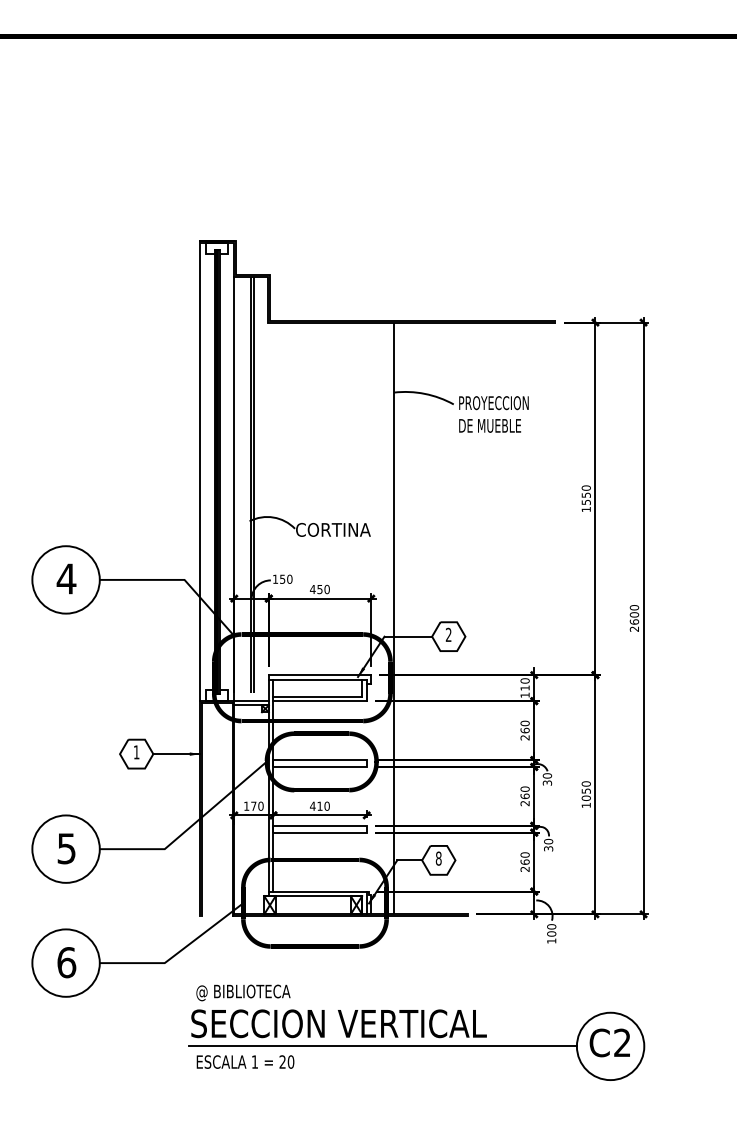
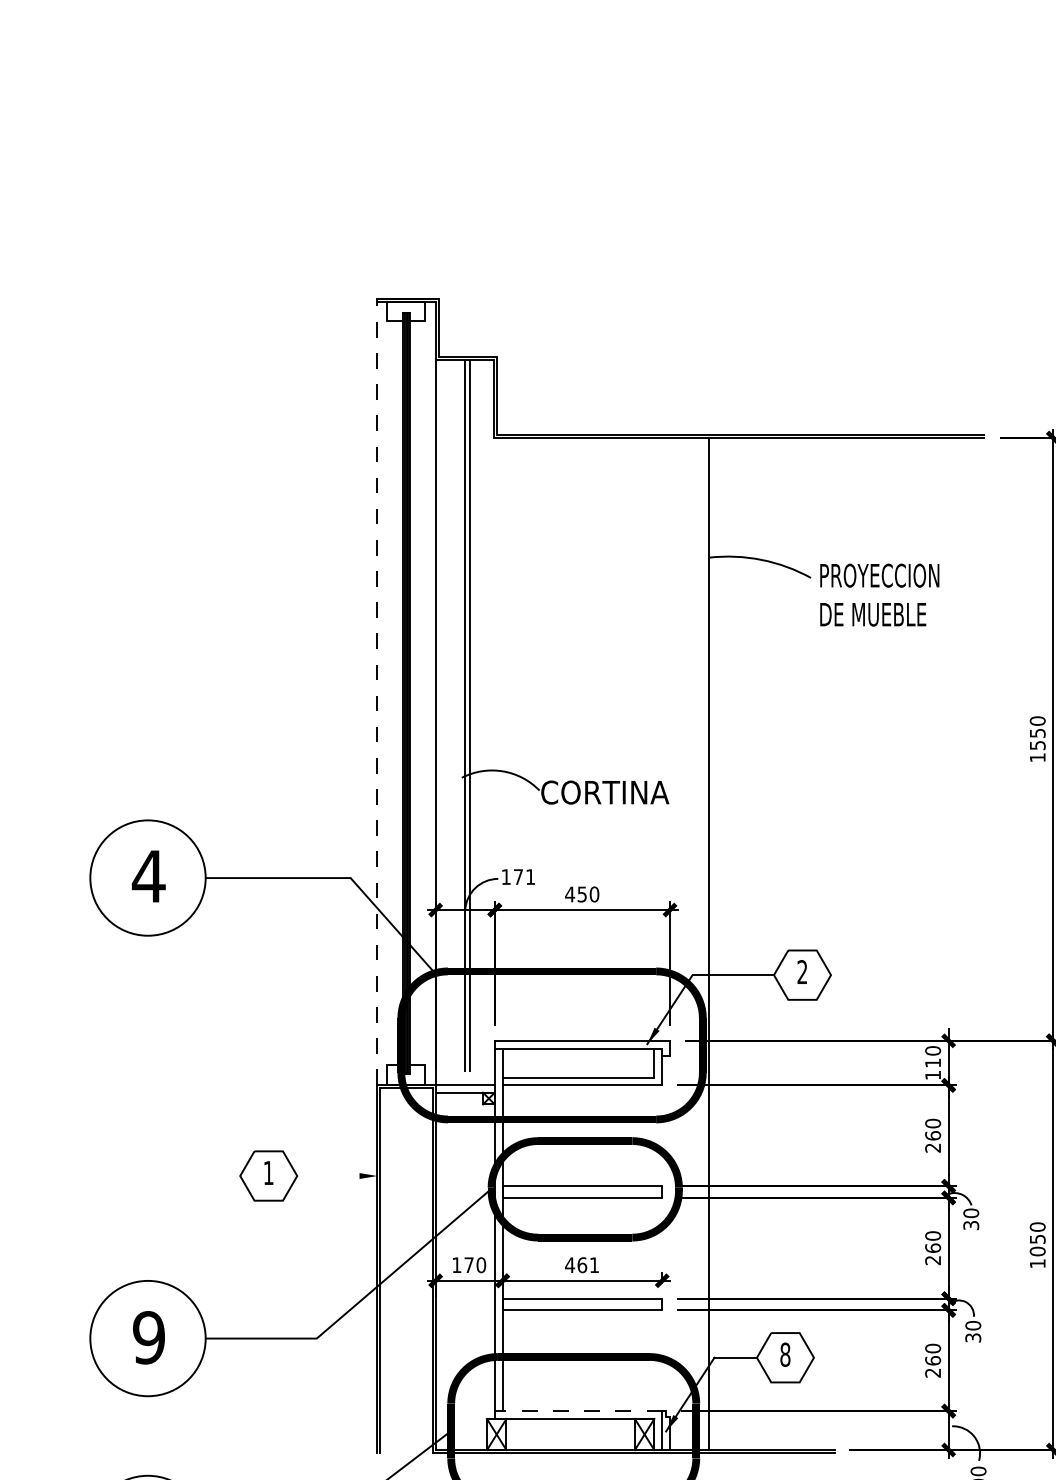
line: (200, 471) -> (377, 692), solid -> dashed
text: (286, 578) -> (524, 875), 150 -> 171
line: (176, 754) -> (336, 1176), removed
text: (323, 805) -> (588, 1263), 410 -> 461
text: (66, 848) -> (148, 1337), 5 -> 9
line: (317, 891) -> (577, 1410), solid -> dashed

